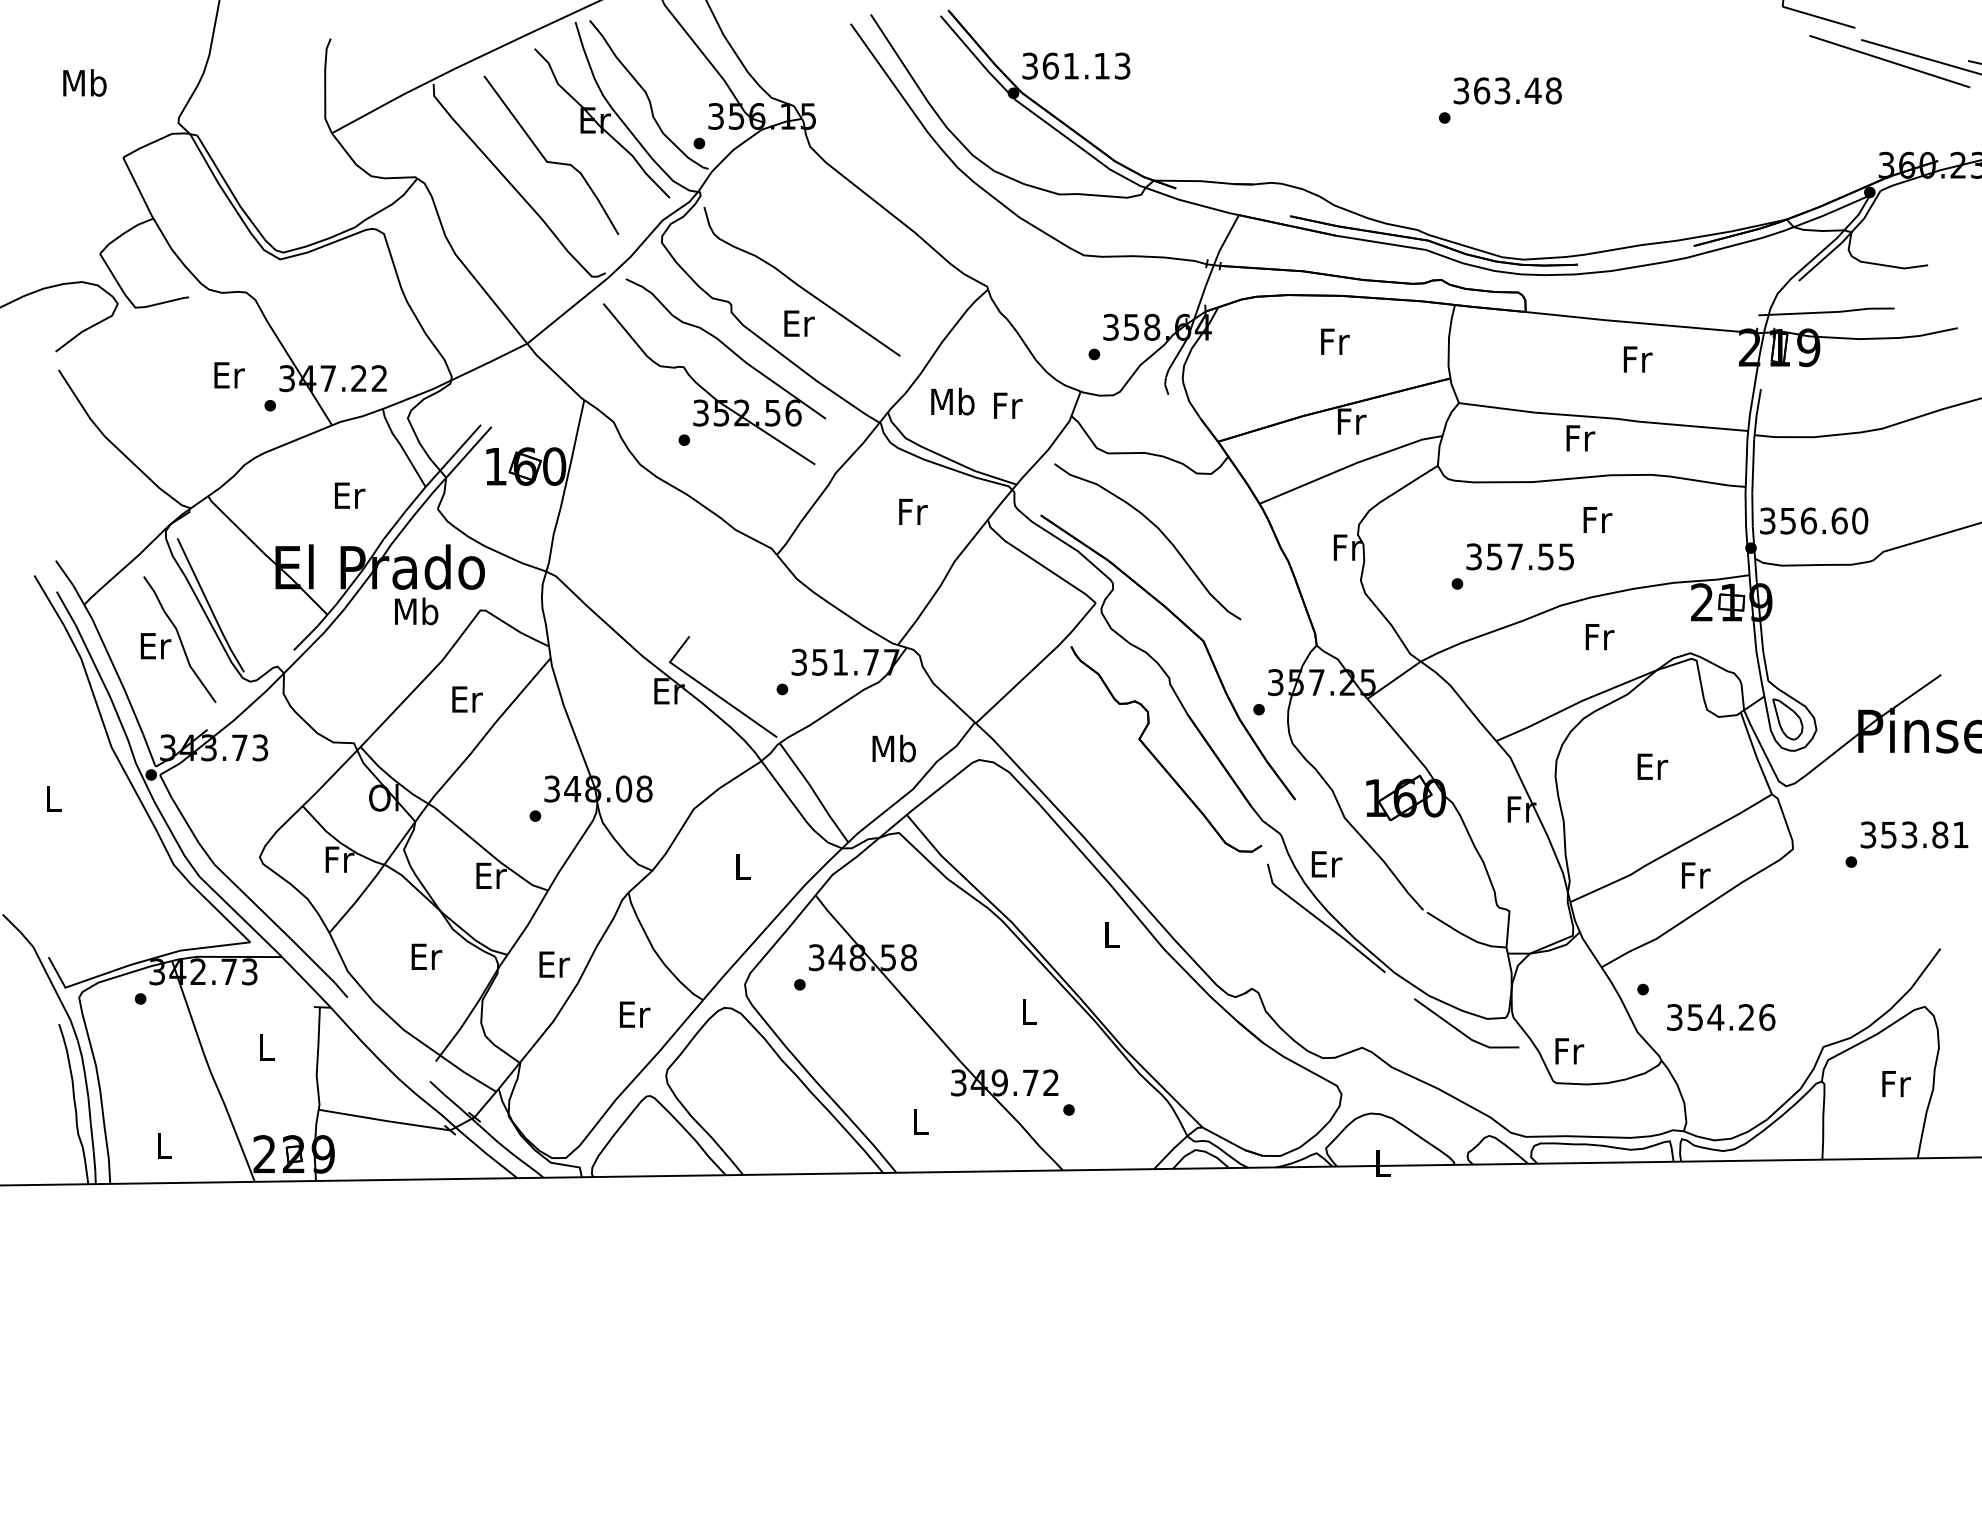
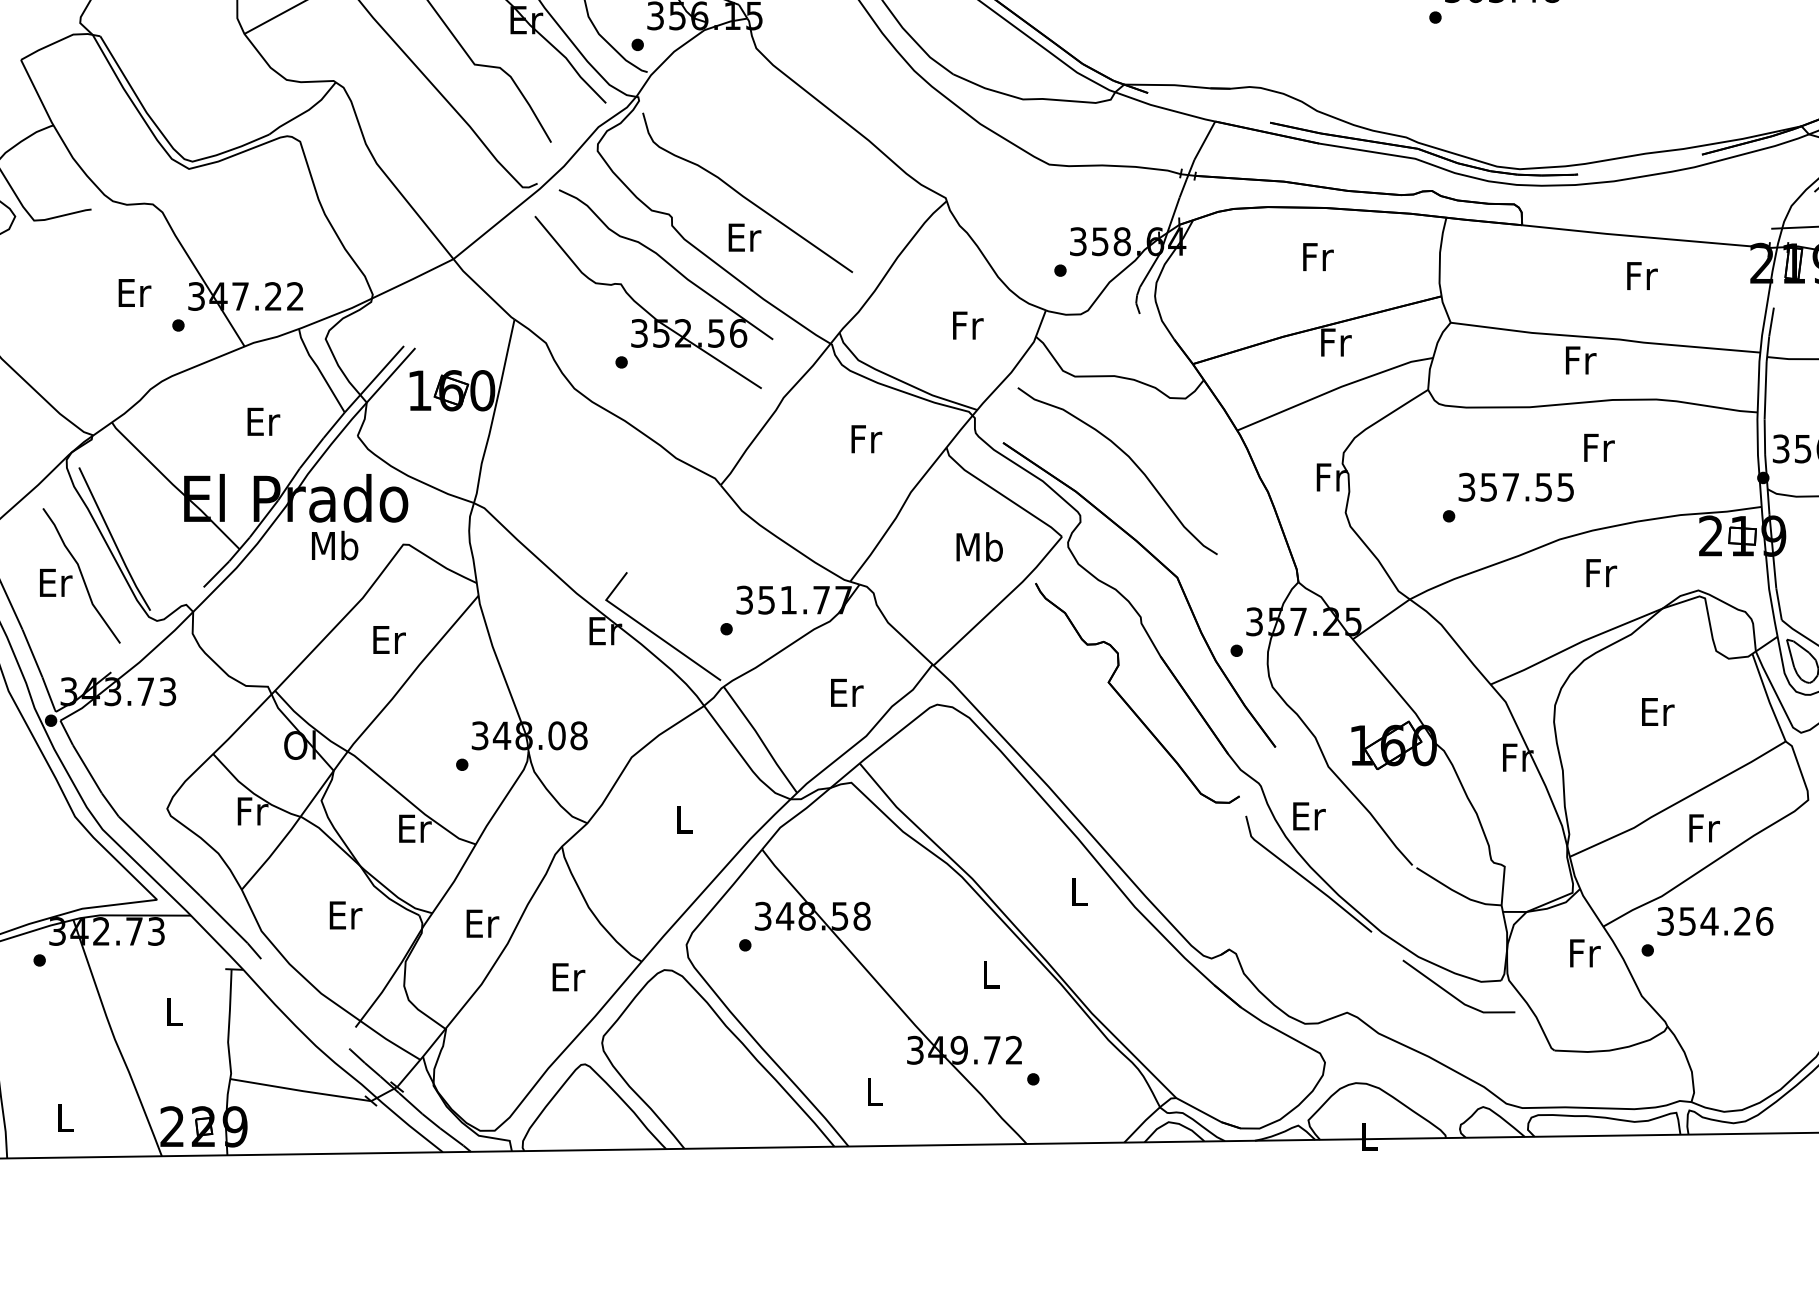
text: (952, 401) -> (979, 546), moved
text: (893, 748) -> (845, 692), Mb -> Er
text: (1721, 1017) -> (1715, 921), moved
text: (1569, 1051) -> (1585, 953), moved

